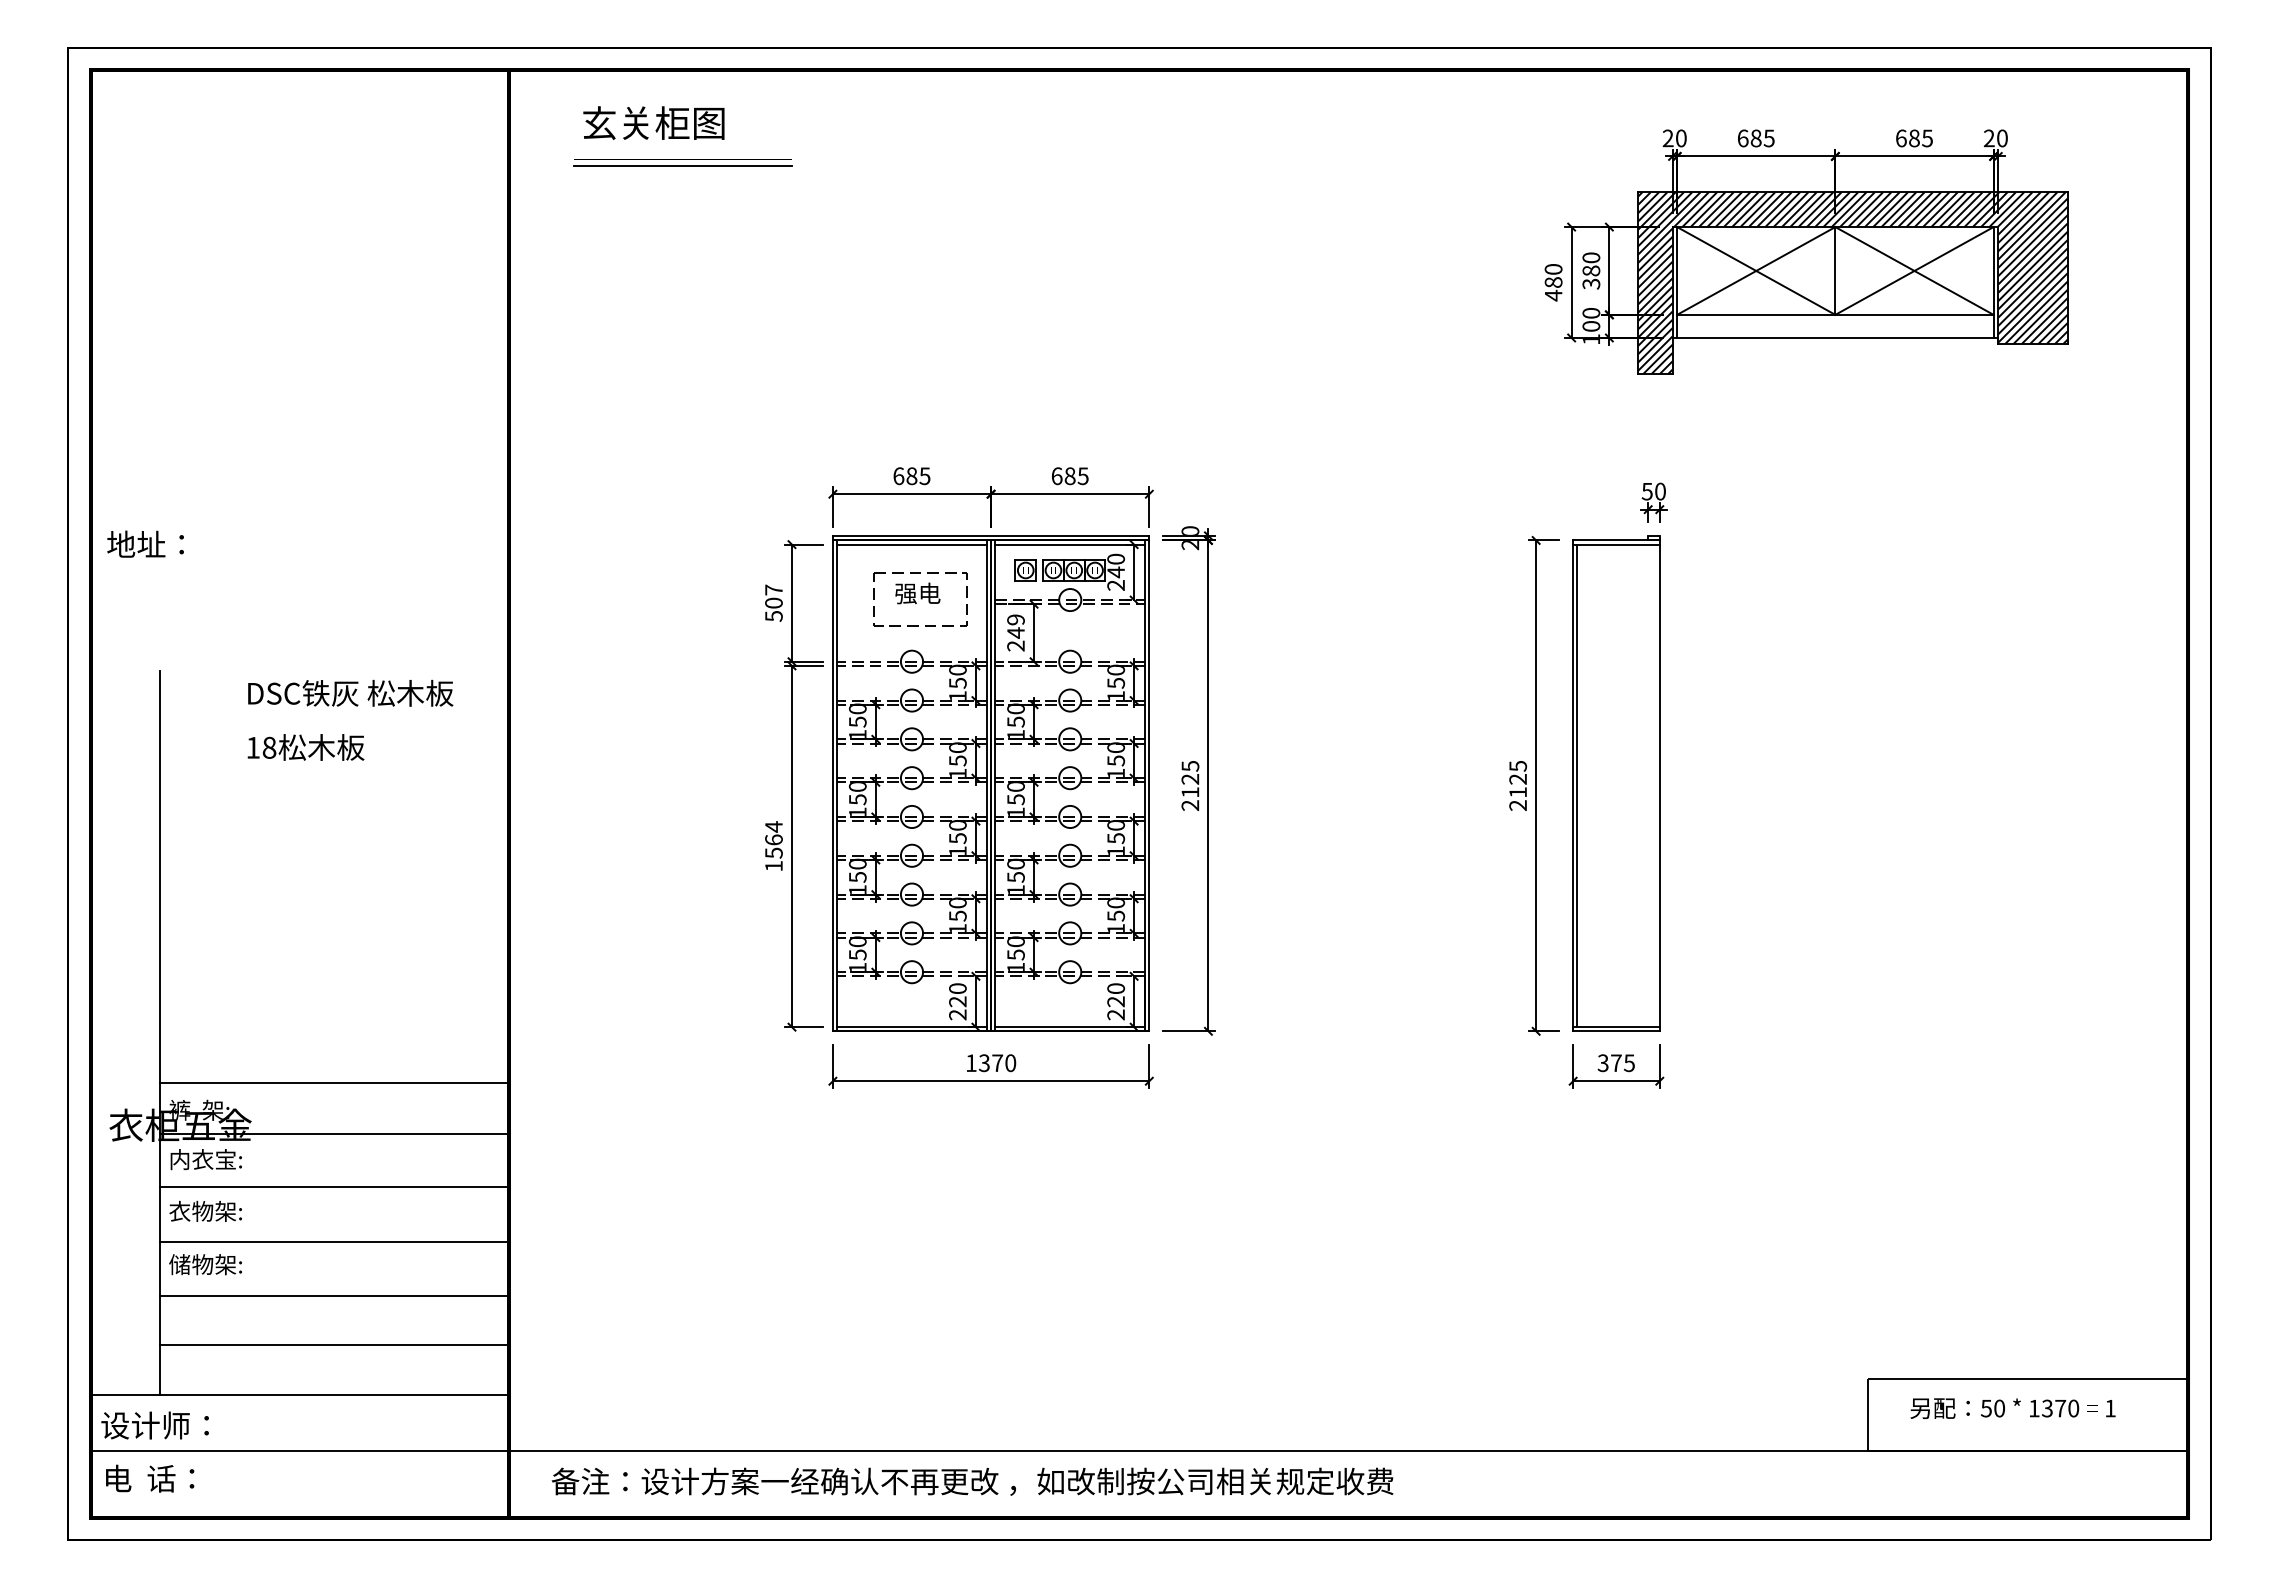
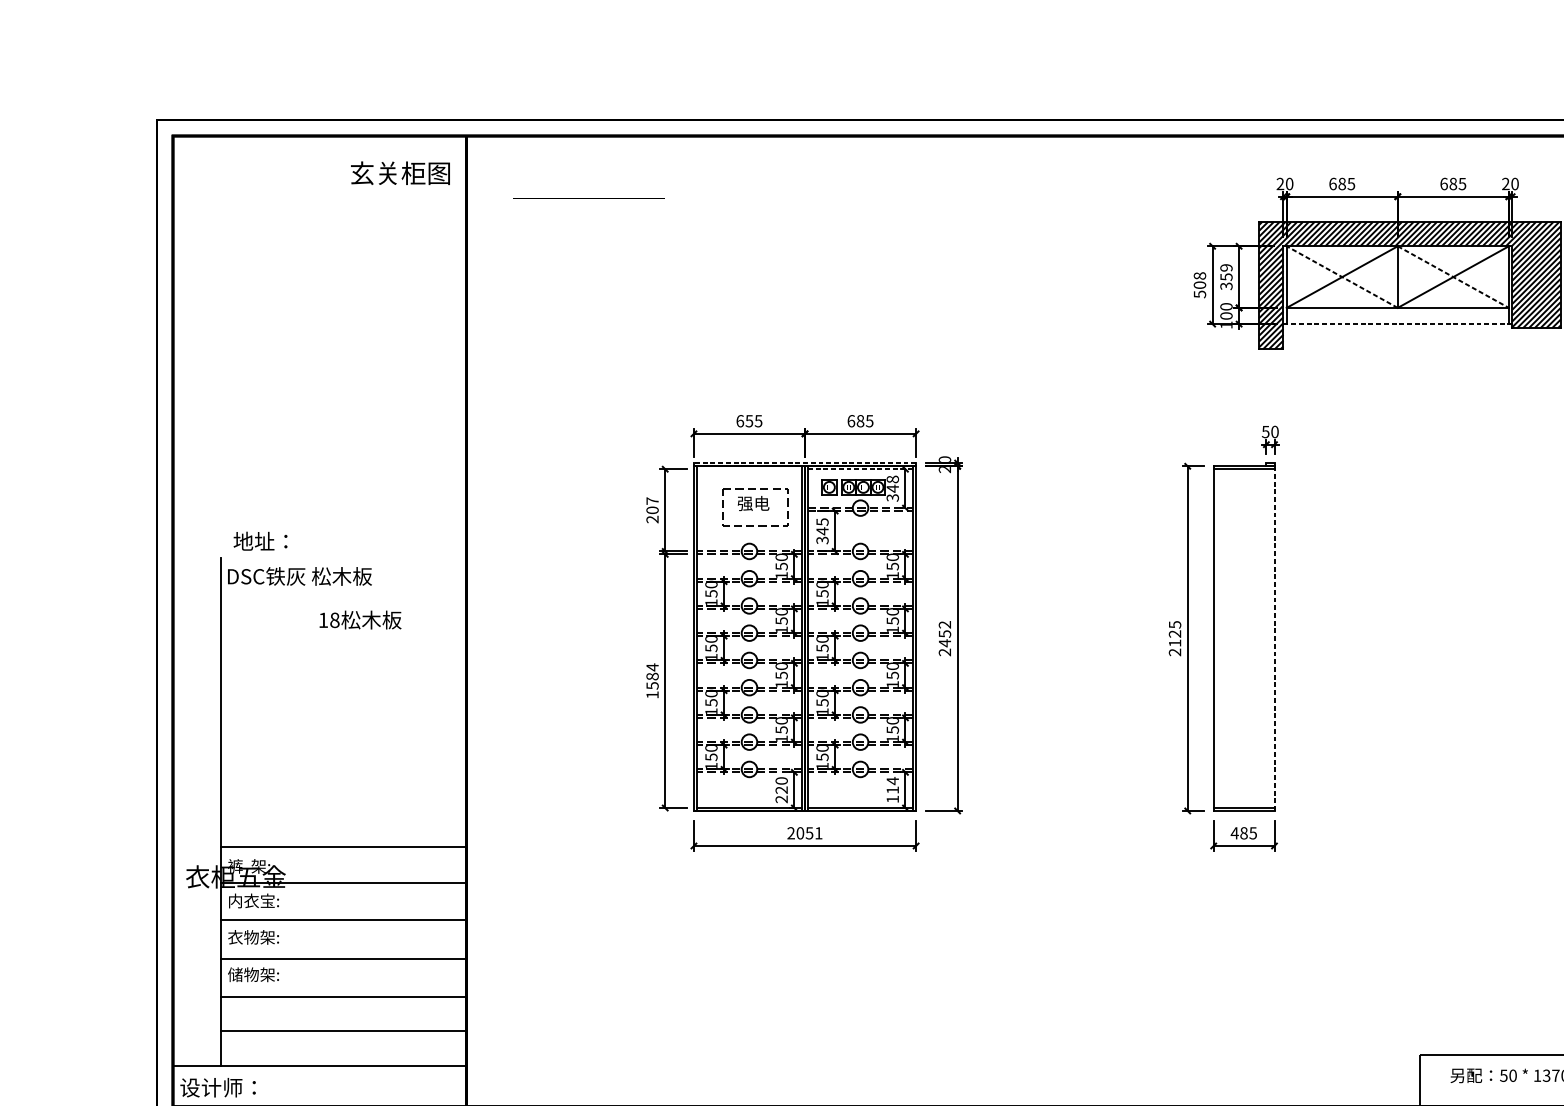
text: (653, 122) -> (400, 172), moved
line: (683, 166) -> (589, 203), removed
text: (1591, 264) -> (1226, 272), 380 -> 359
line: (1755, 270) -> (1341, 276), solid -> dashed
line: (1914, 271) -> (1453, 277), solid -> dashed
text: (1553, 282) -> (1199, 285), 480 -> 508
line: (1835, 337) -> (1397, 323), solid -> dashed
text: (911, 475) -> (749, 420), 685 -> 655
line: (990, 535) -> (804, 462), solid -> dashed
text: (145, 543) -> (260, 540), moved
line: (911, 544) -> (749, 469), removed
line: (1070, 544) -> (860, 469), solid -> dashed
text: (1116, 572) -> (893, 488), 240 -> 348
text: (773, 616) -> (652, 519), 507 -> 207
text: (1015, 632) -> (822, 530), 249 -> 345
text: (350, 692) -> (299, 575), moved
text: (305, 747) -> (360, 620), moved
text: (1190, 779) -> (945, 634), 2125 -> 2452
line: (1577, 785) -> (1216, 638), removed
line: (1659, 785) -> (1274, 638), solid -> dashed
text: (773, 839) -> (652, 676), 1564 -> 1584
text: (1116, 1001) -> (893, 790), 220 -> 114
text: (991, 1063) -> (805, 833), 1370 -> 2051
text: (1609, 1063) -> (1239, 833), 375 -> 485

